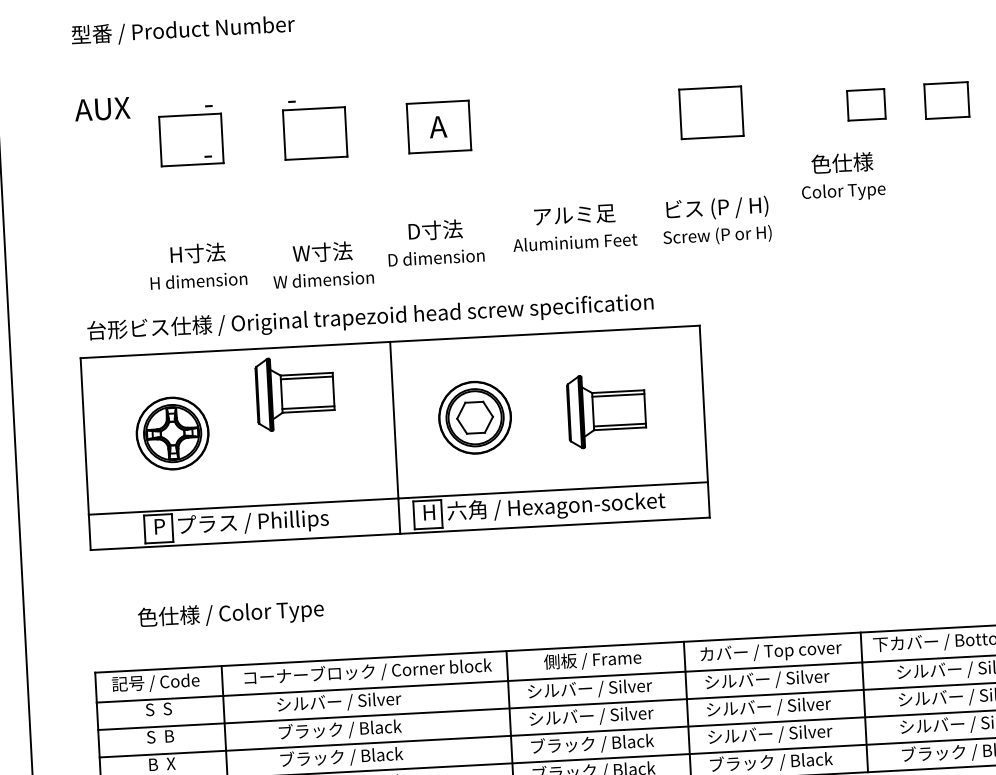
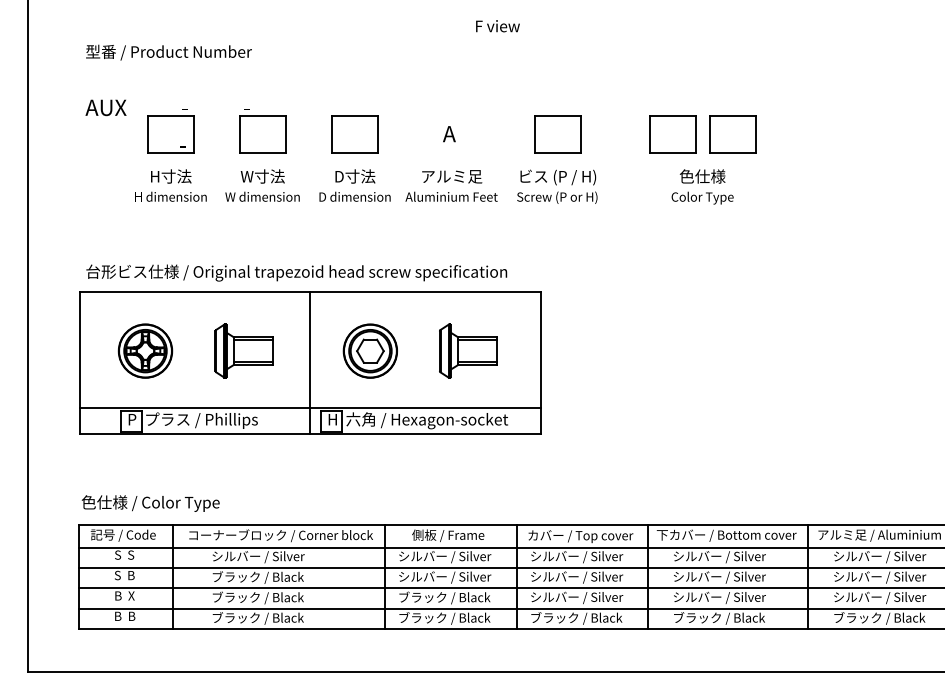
part: (946, 100) -> (732, 134), size x1.43
part: (865, 105) -> (672, 134), size x1.67
text: (438, 127) -> (449, 134), moved
text: (842, 176) -> (702, 186), moved
text: (717, 220) -> (557, 186), moved
text: (574, 226) -> (451, 185), moved
text: (434, 242) -> (354, 185), moved
text: (322, 264) -> (262, 185), moved
text: (197, 265) -> (170, 185), moved
part: (294, 392) -> (243, 350), moved
text: (230, 614) -> (150, 503), moved

